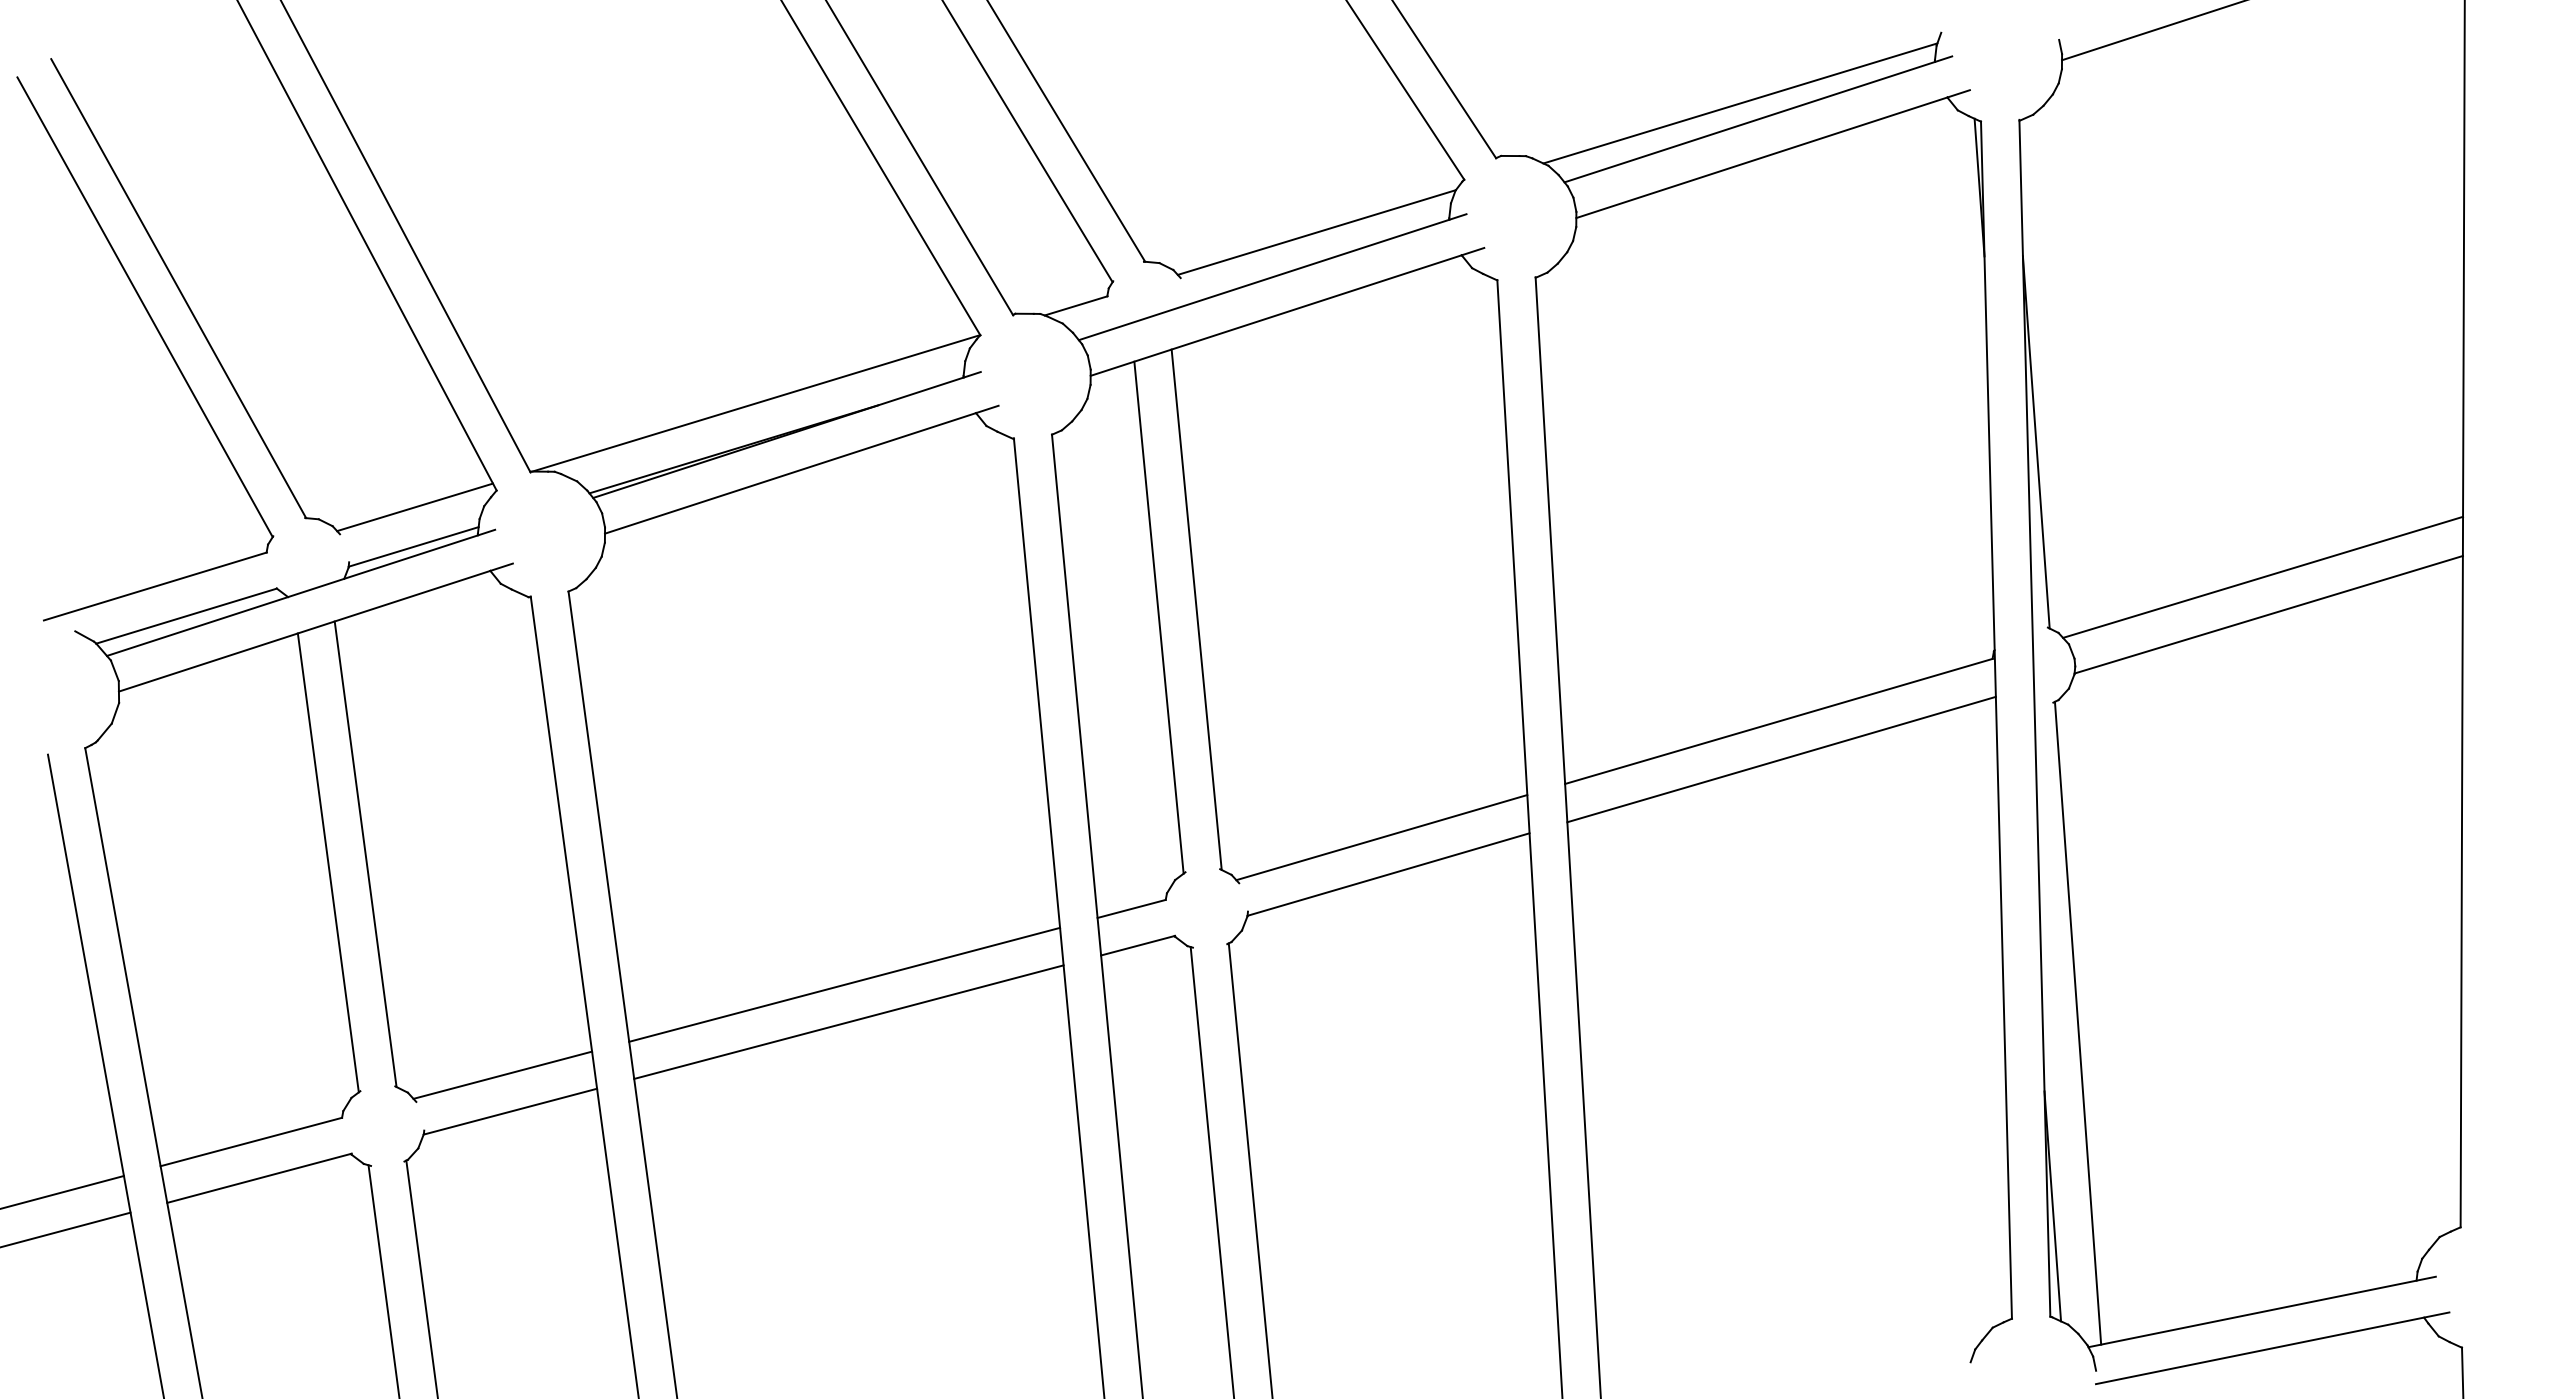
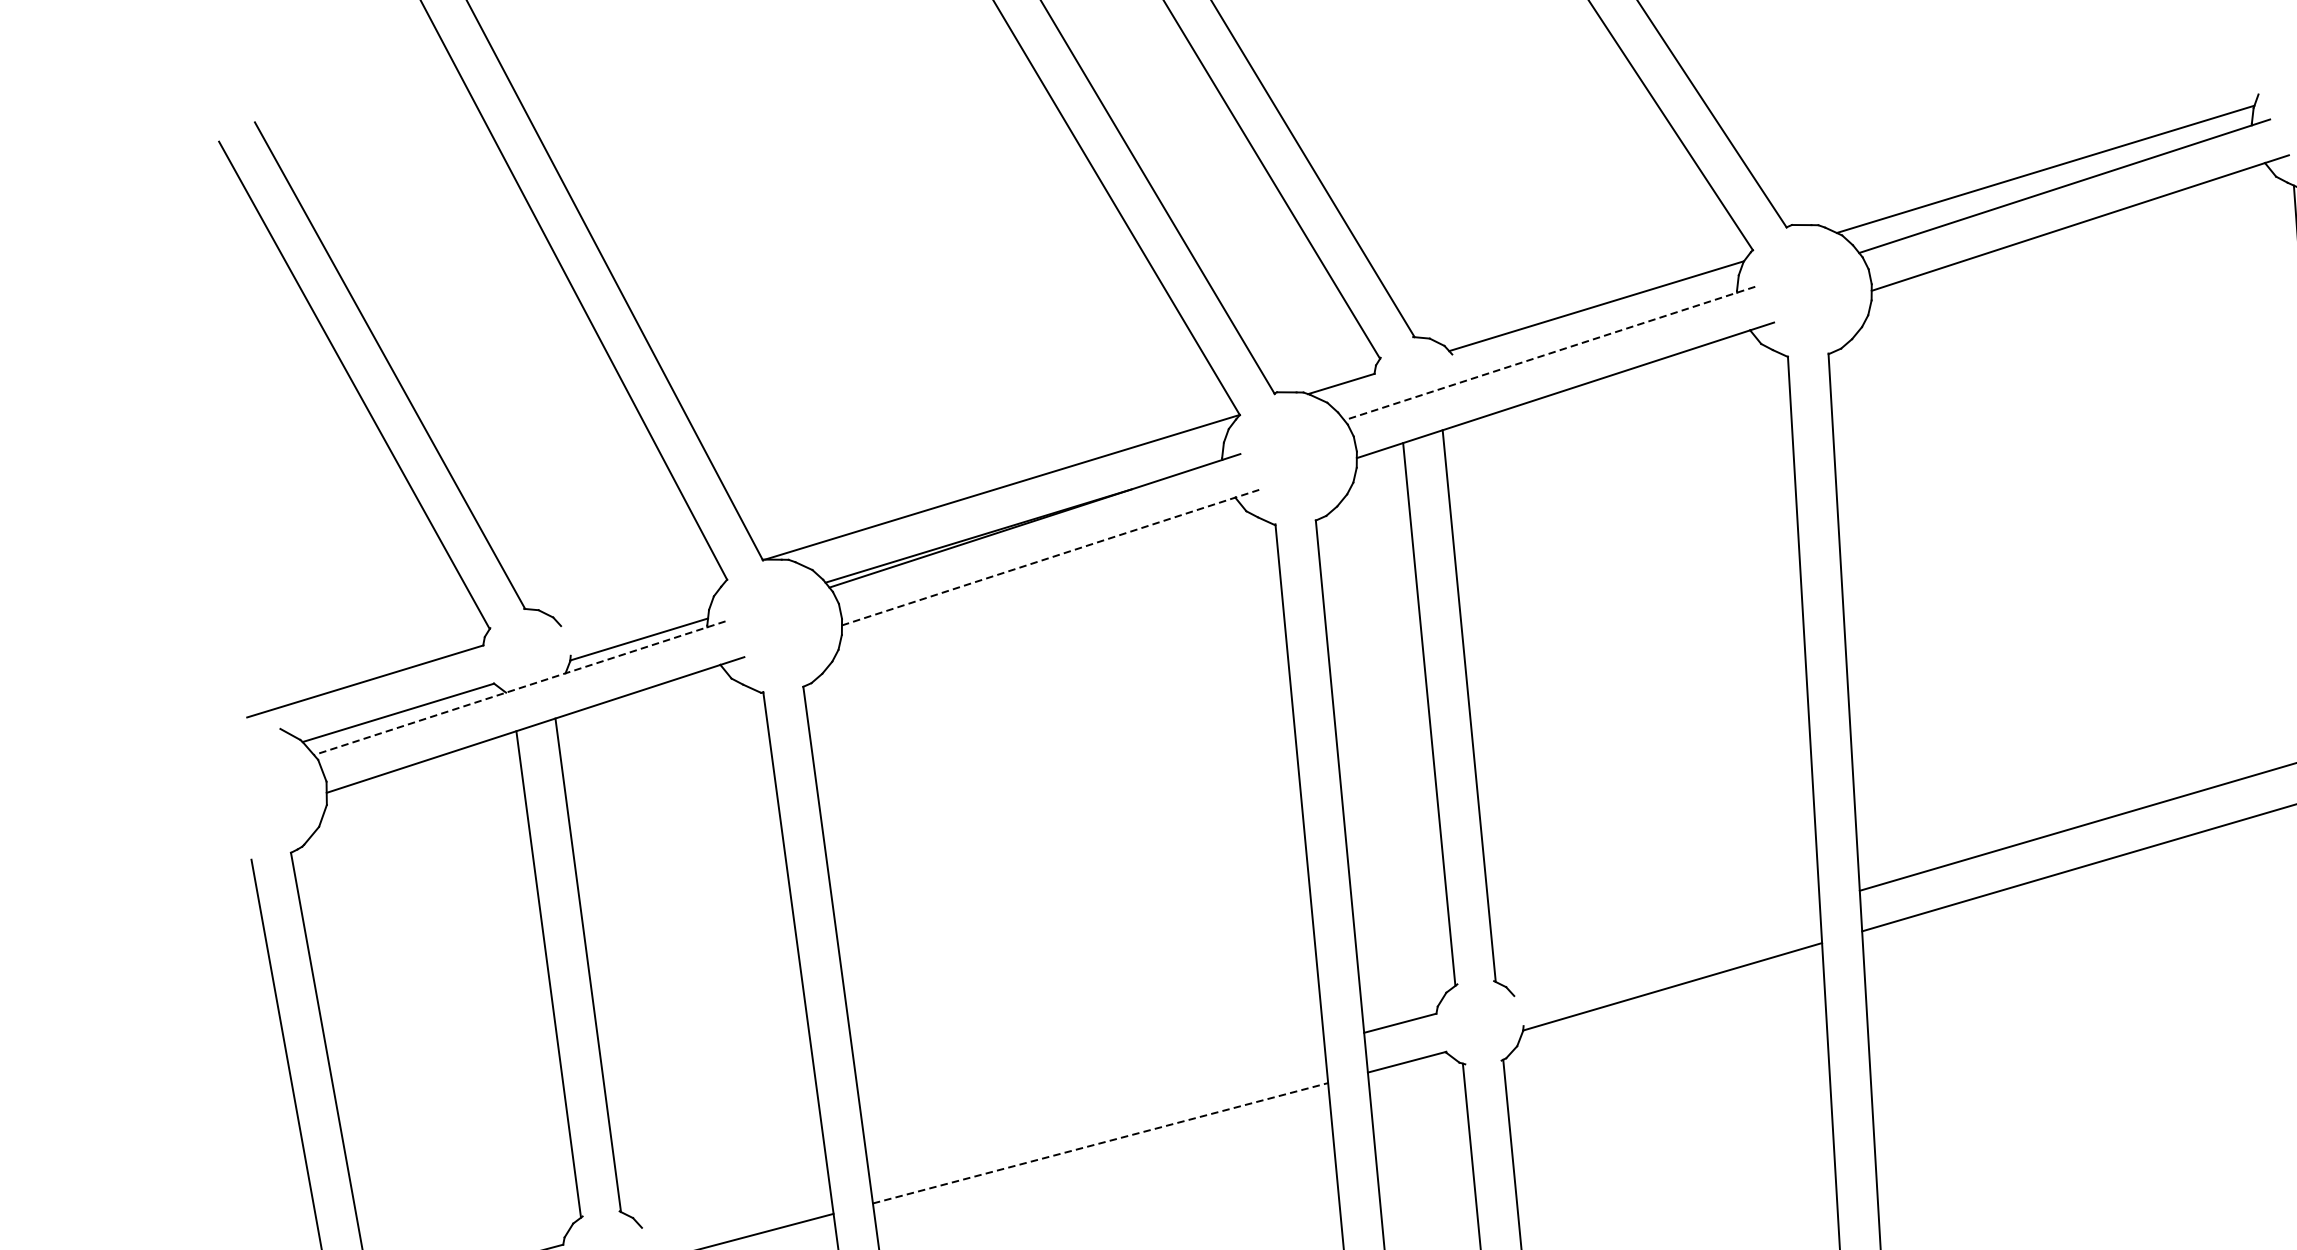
line: (1272, 277) -> (1549, 353), solid -> dashed
line: (801, 469) -> (1050, 557), solid -> dashed
line: (415, 507) -> (641, 597), removed
line: (300, 593) -> (519, 688), solid -> dashed
line: (1381, 837) -> (1665, 947), removed
line: (844, 984) -> (1095, 1103), removed
line: (849, 1022) -> (1101, 1143), solid -> dashed
line: (502, 1074) -> (733, 1198), removed

